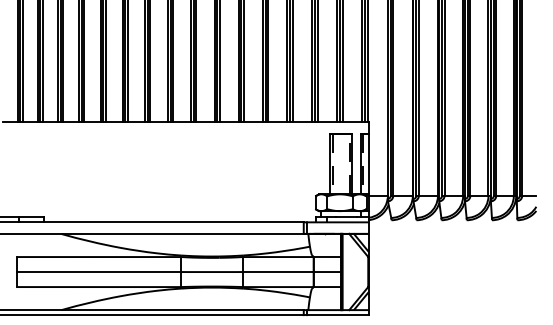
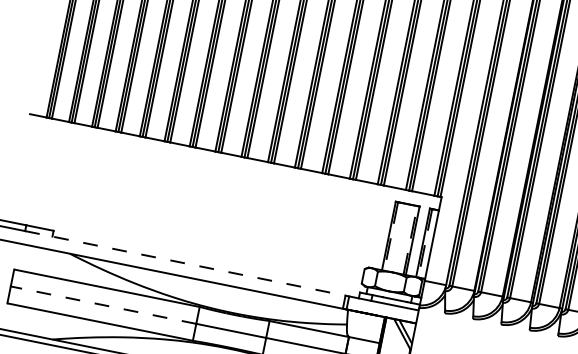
line: (162, 222) -> (186, 263), solid -> dashed
line: (98, 272) -> (102, 305), solid -> dashed

